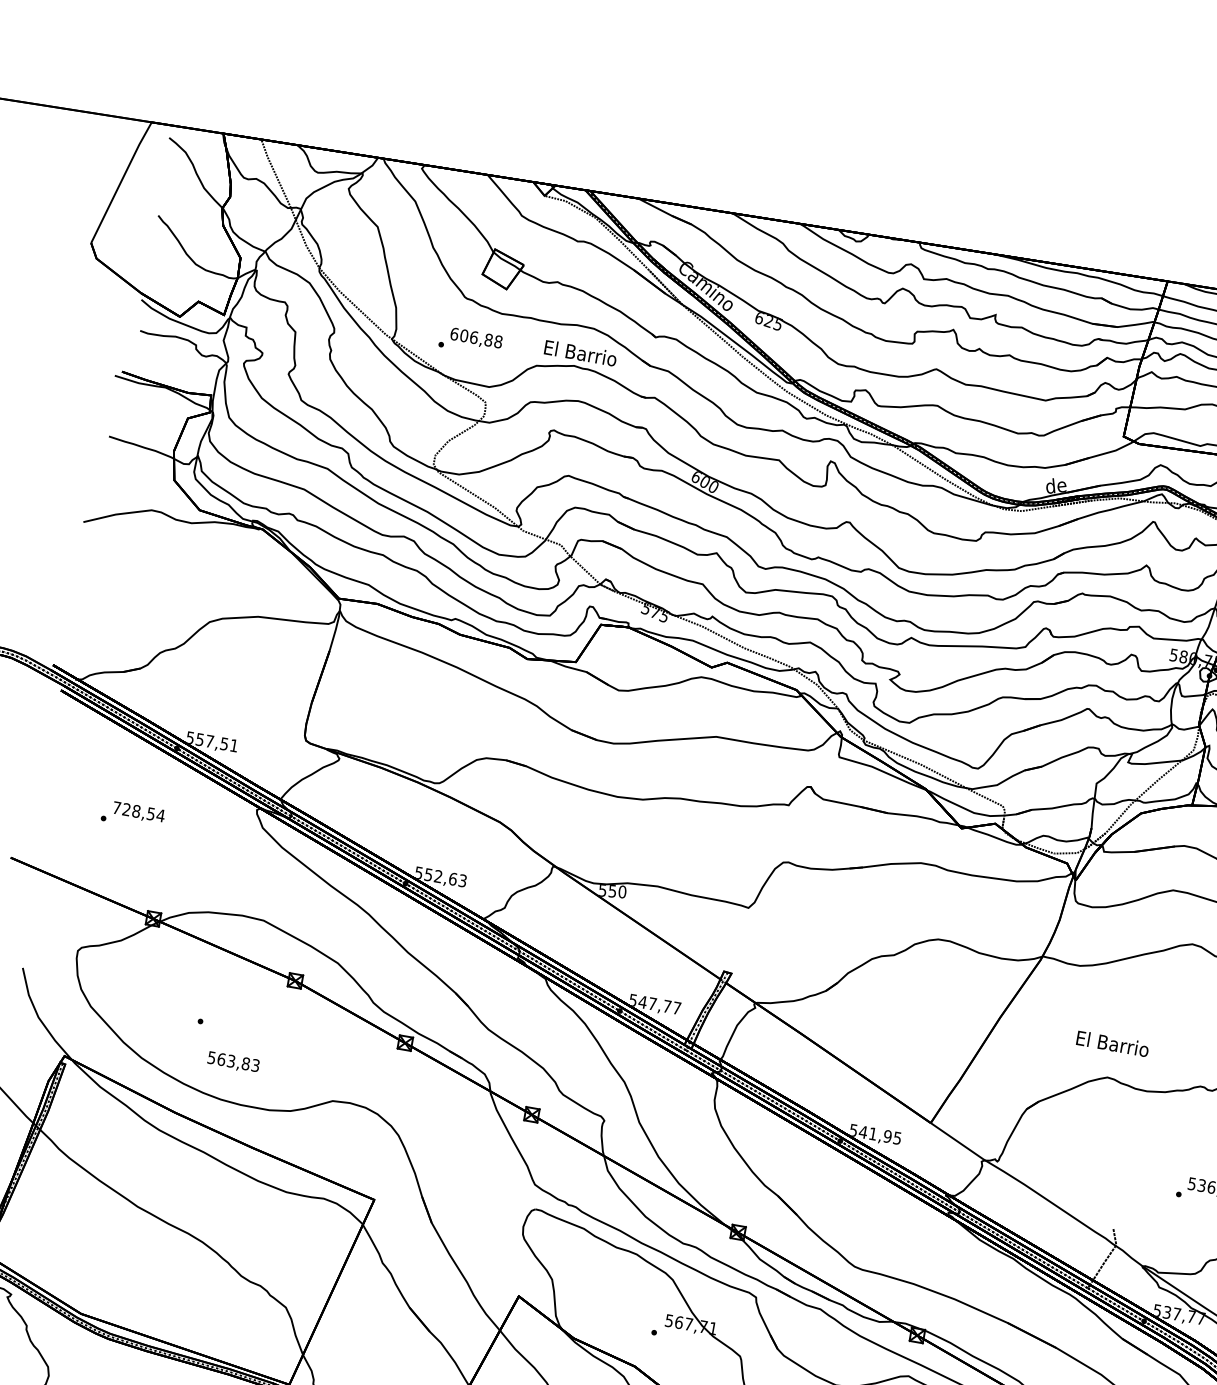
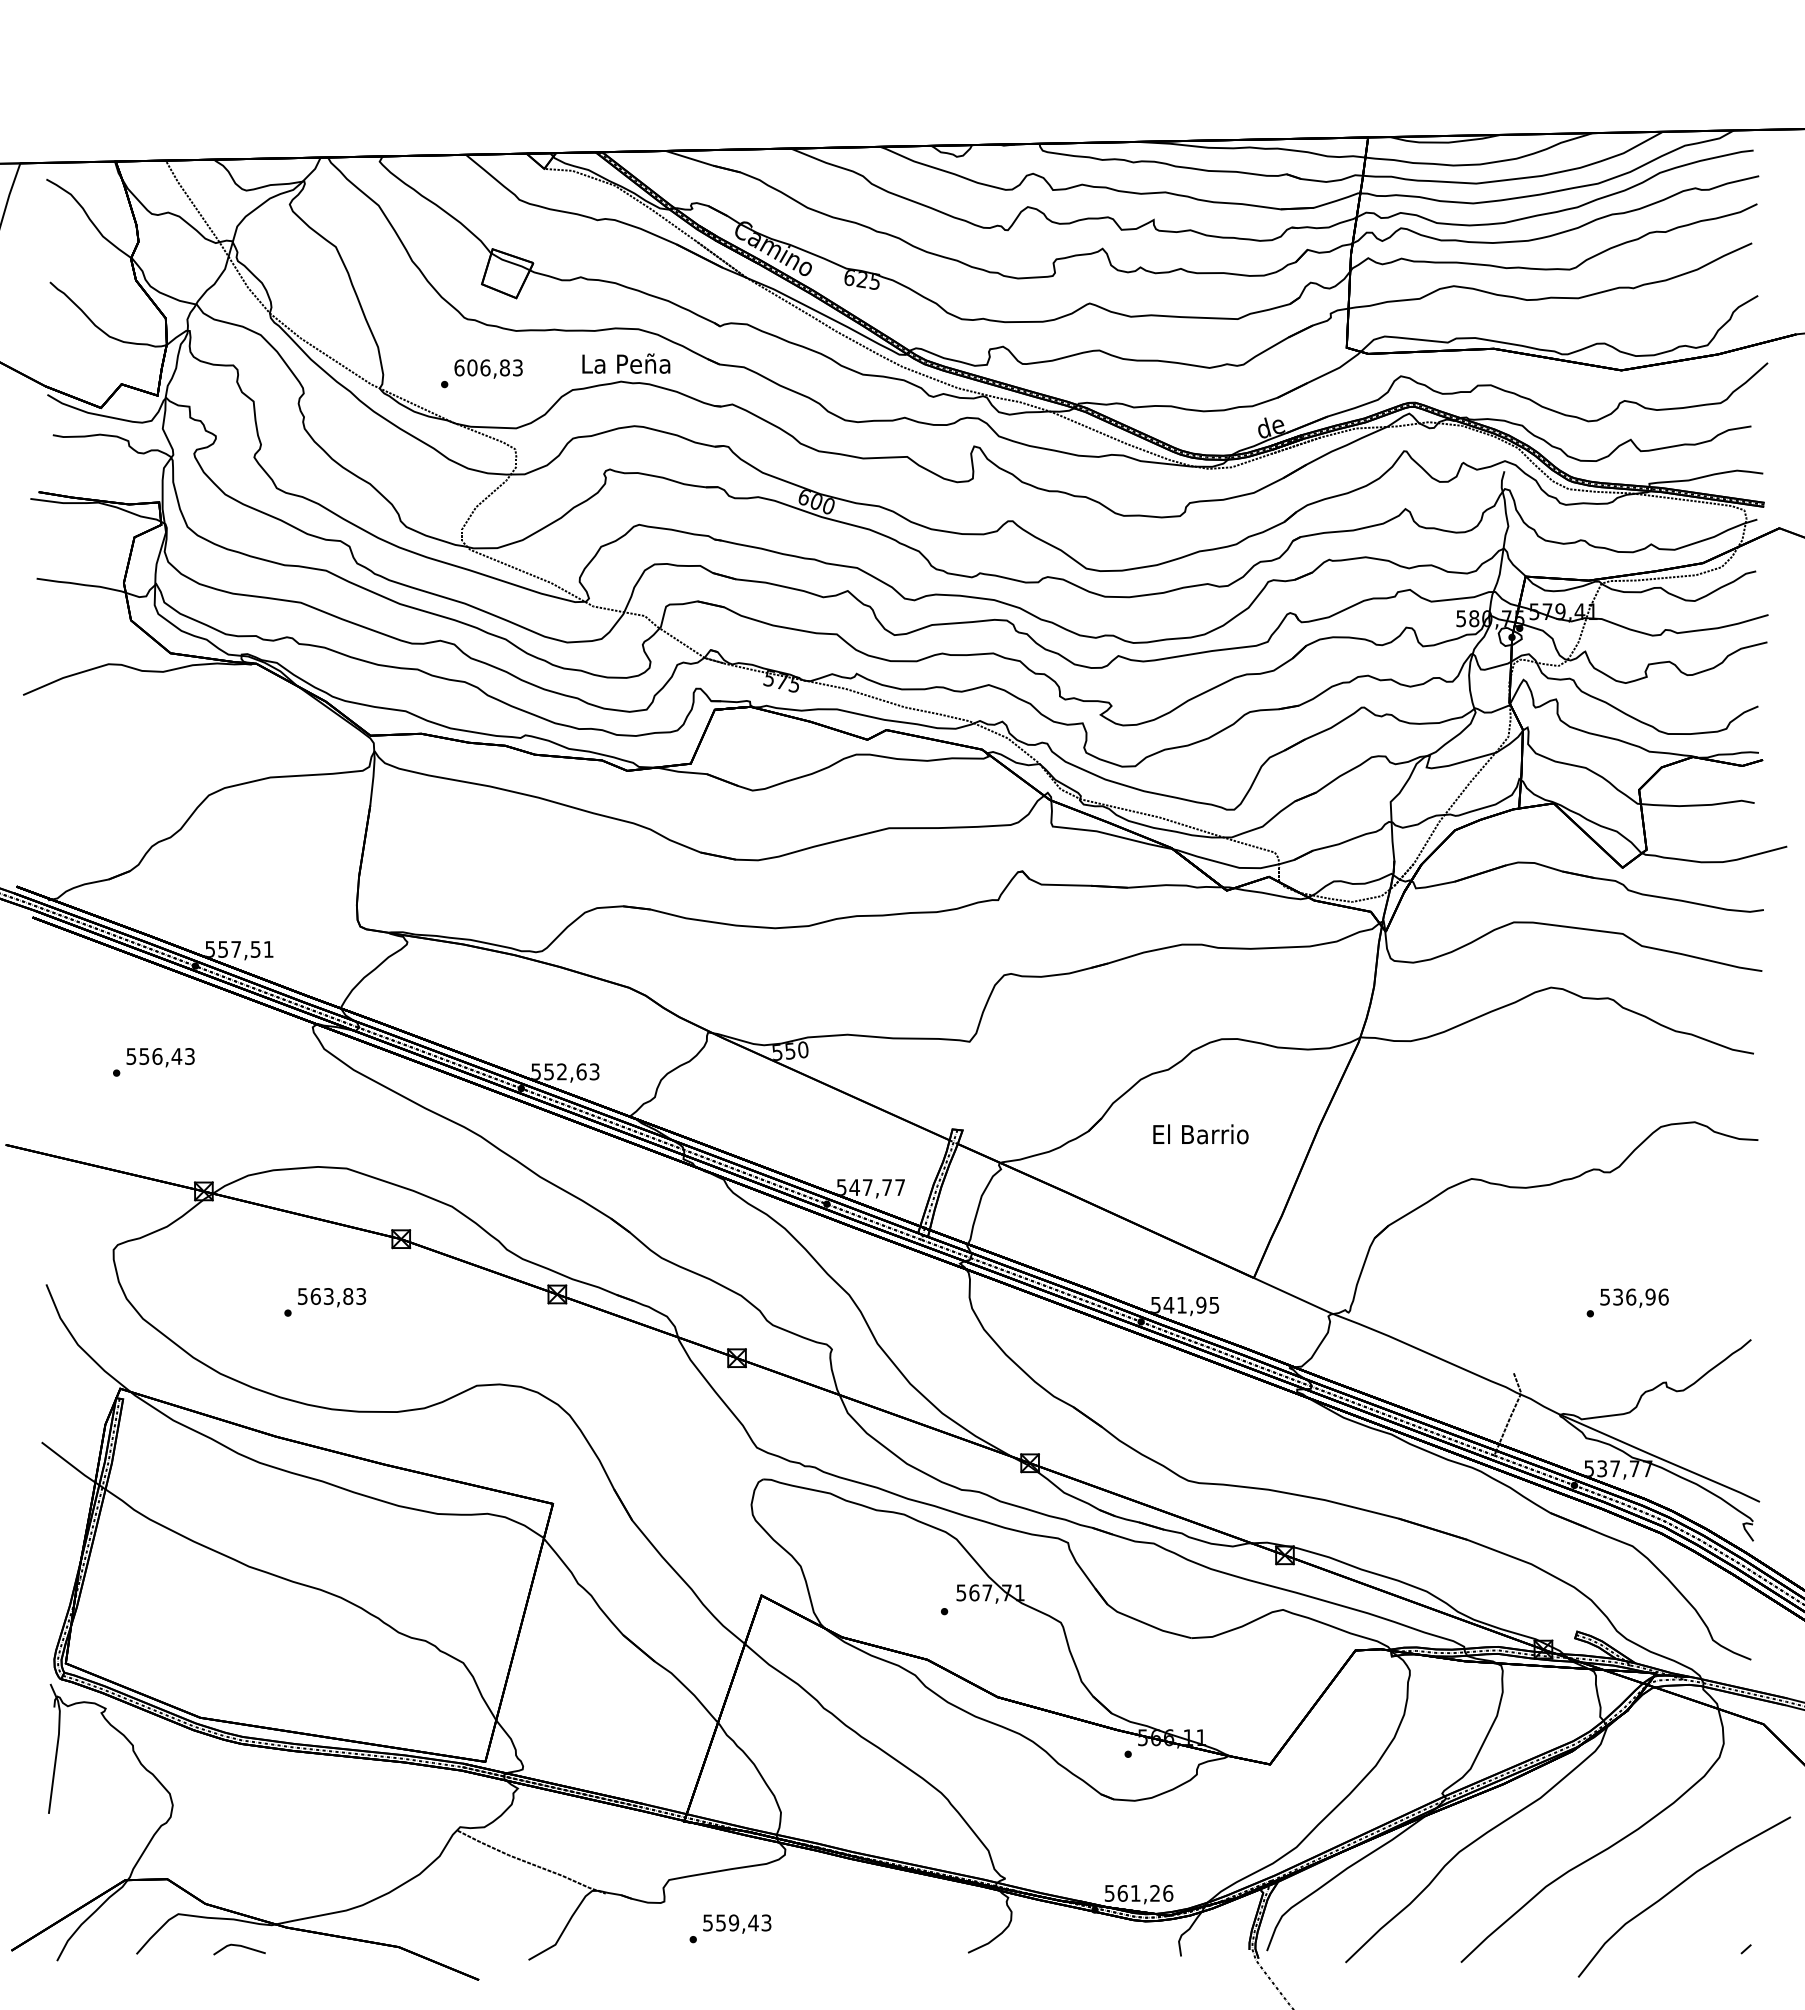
text: (498, 341) -> (517, 367), 606,88 -> 606,83
text: (580, 352) -> (626, 363), El Barrio -> La Peña
text: (138, 811) -> (160, 1056), 728,54 -> 556,43
text: (1112, 1043) -> (1200, 1134), moved
text: (233, 1062) -> (332, 1297), moved

